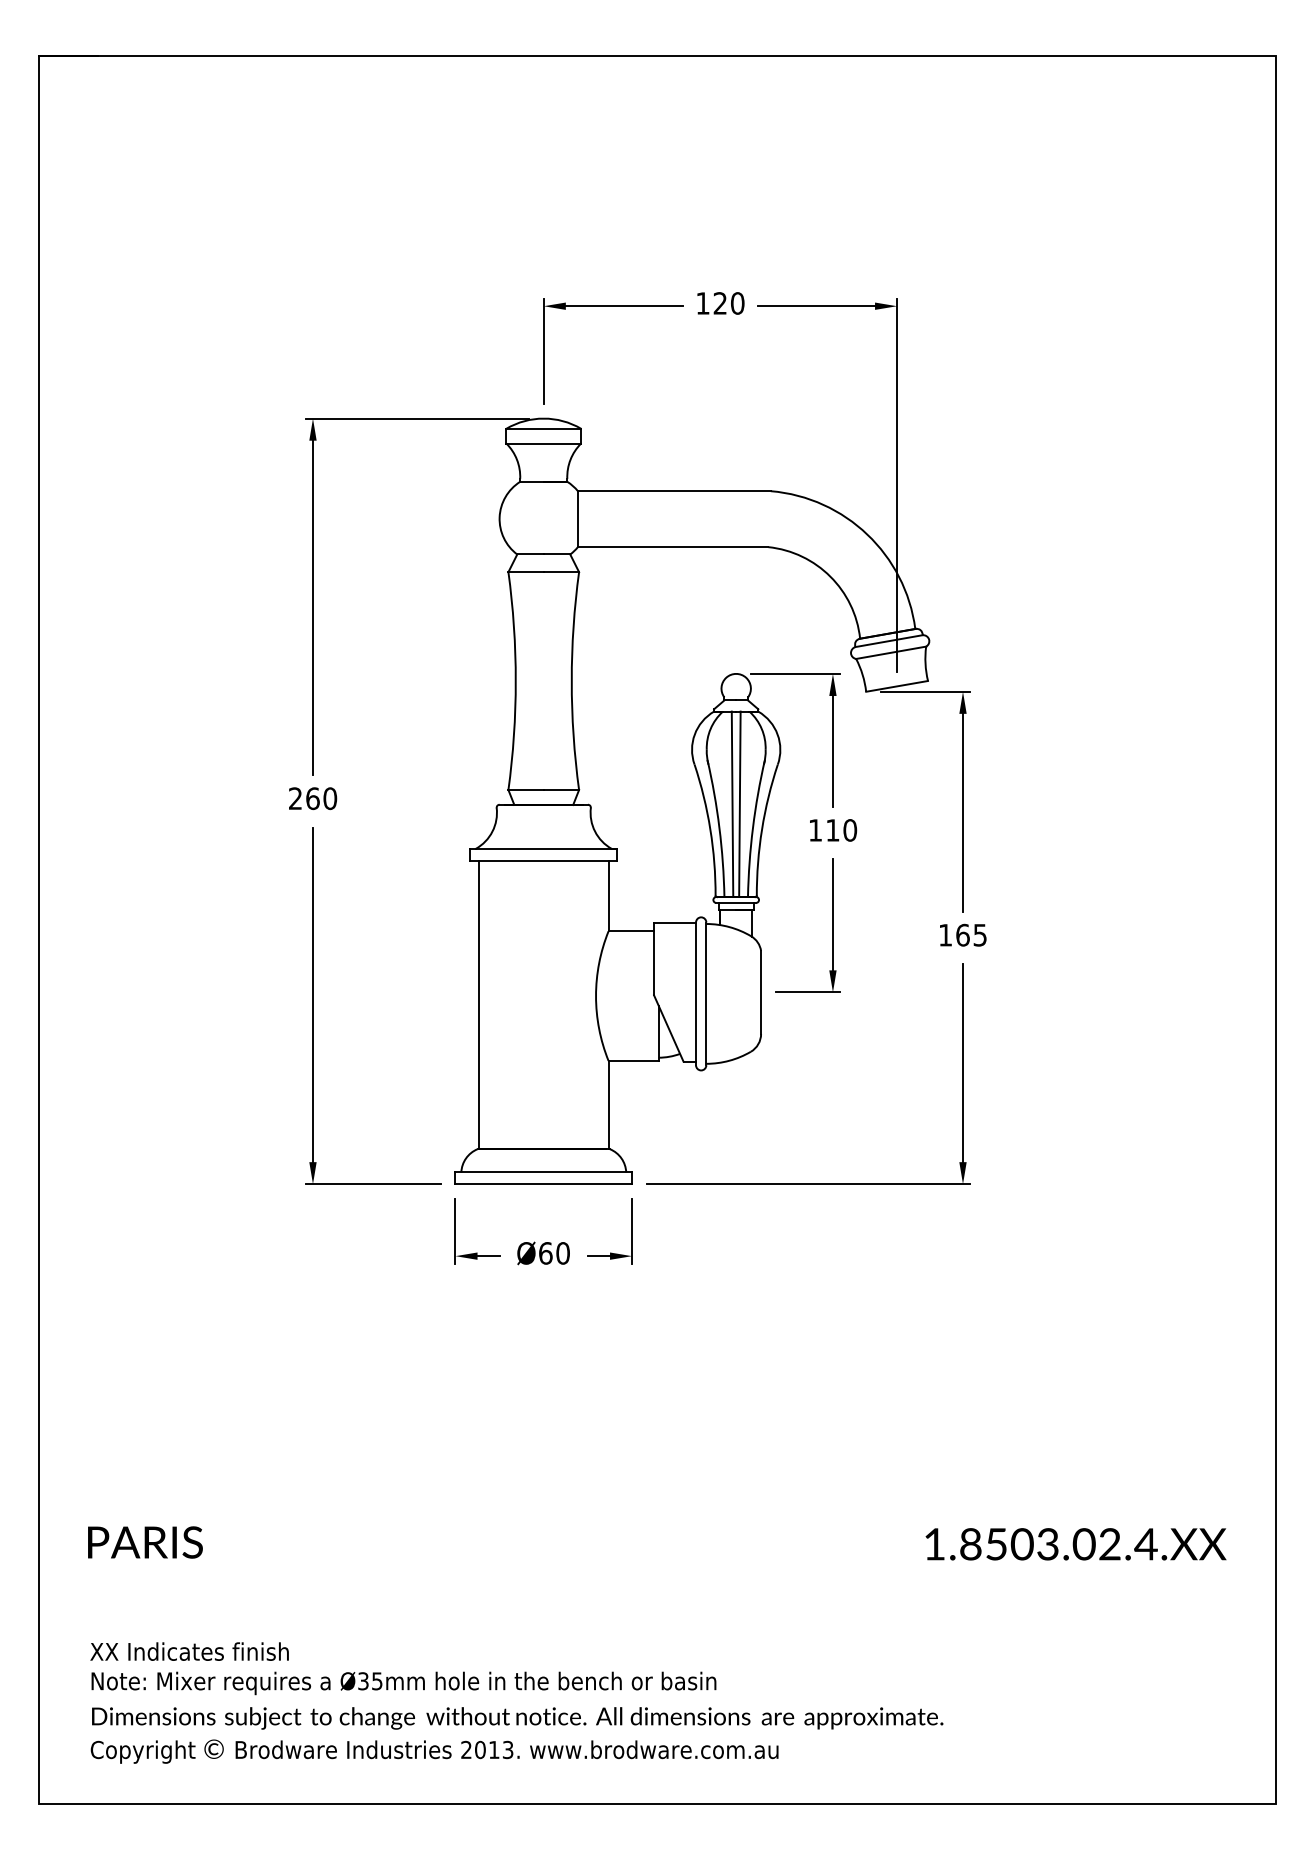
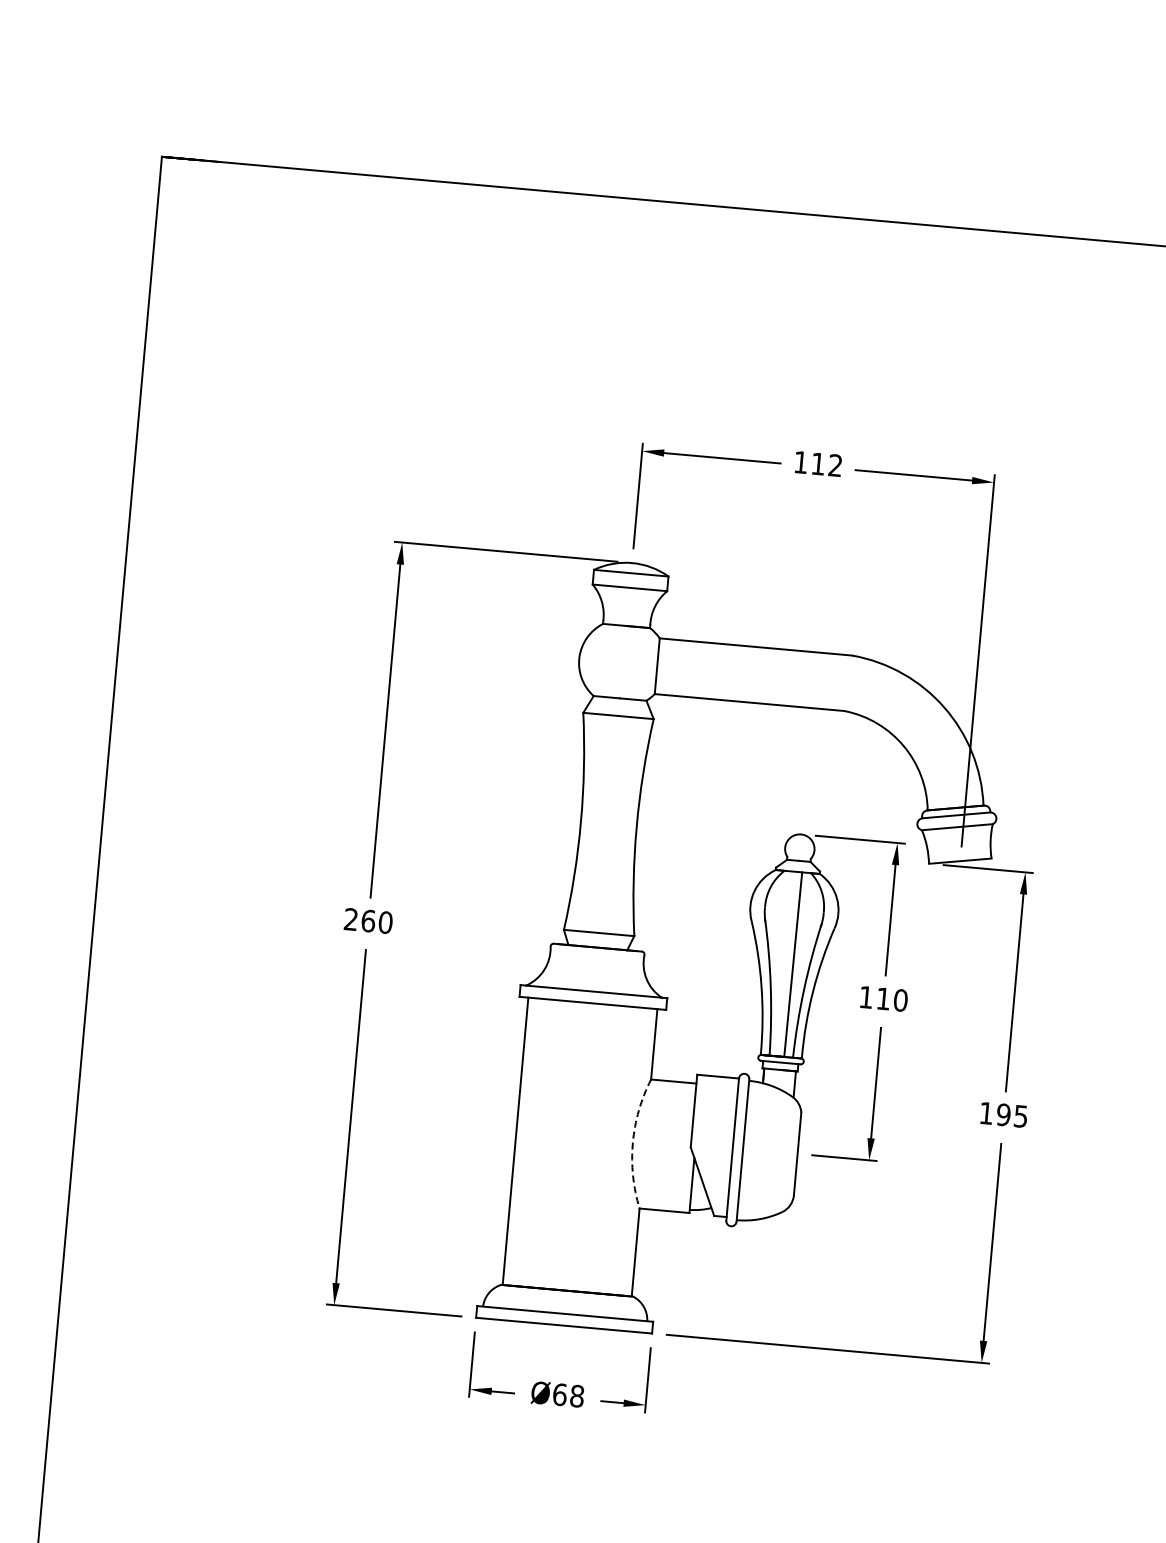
text: (728, 303) -> (826, 464), 120 -> 112
line: (732, 804) -> (785, 964), removed
text: (962, 934) -> (1003, 1114), 165 -> 195
arc: (596, 996) -> (633, 1143), solid -> dashed
text: (562, 1253) -> (576, 1396), Ø60 -> Ø68

